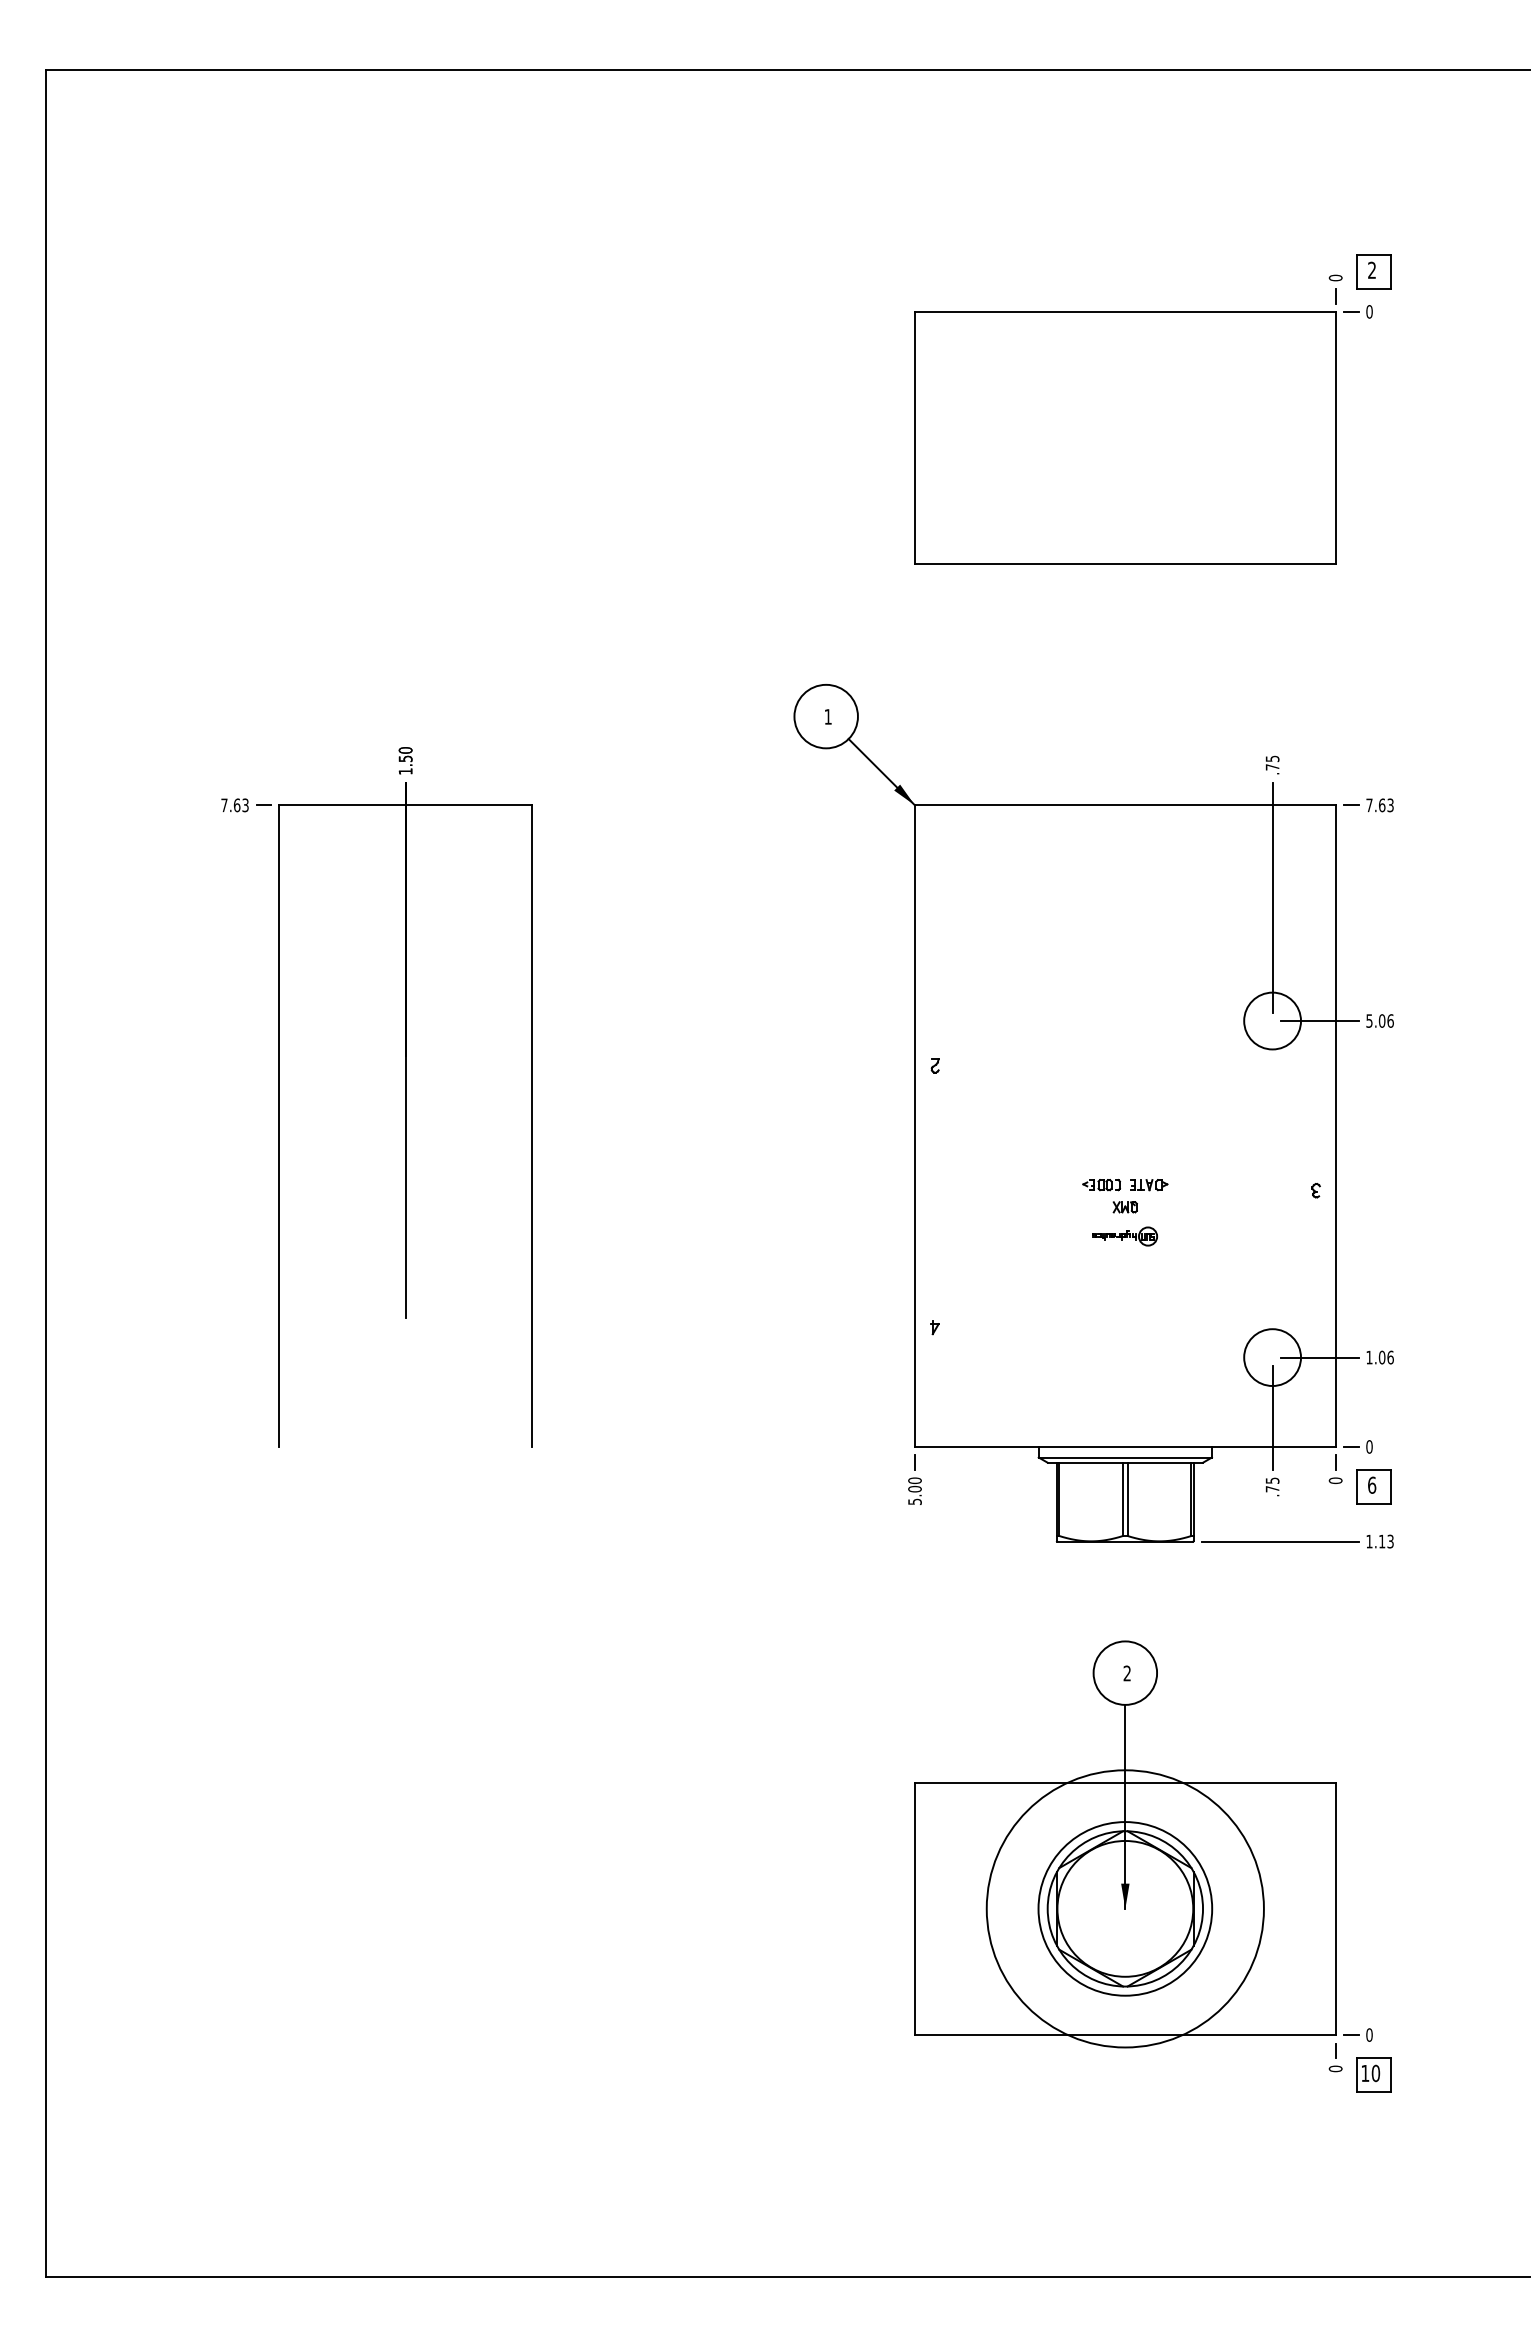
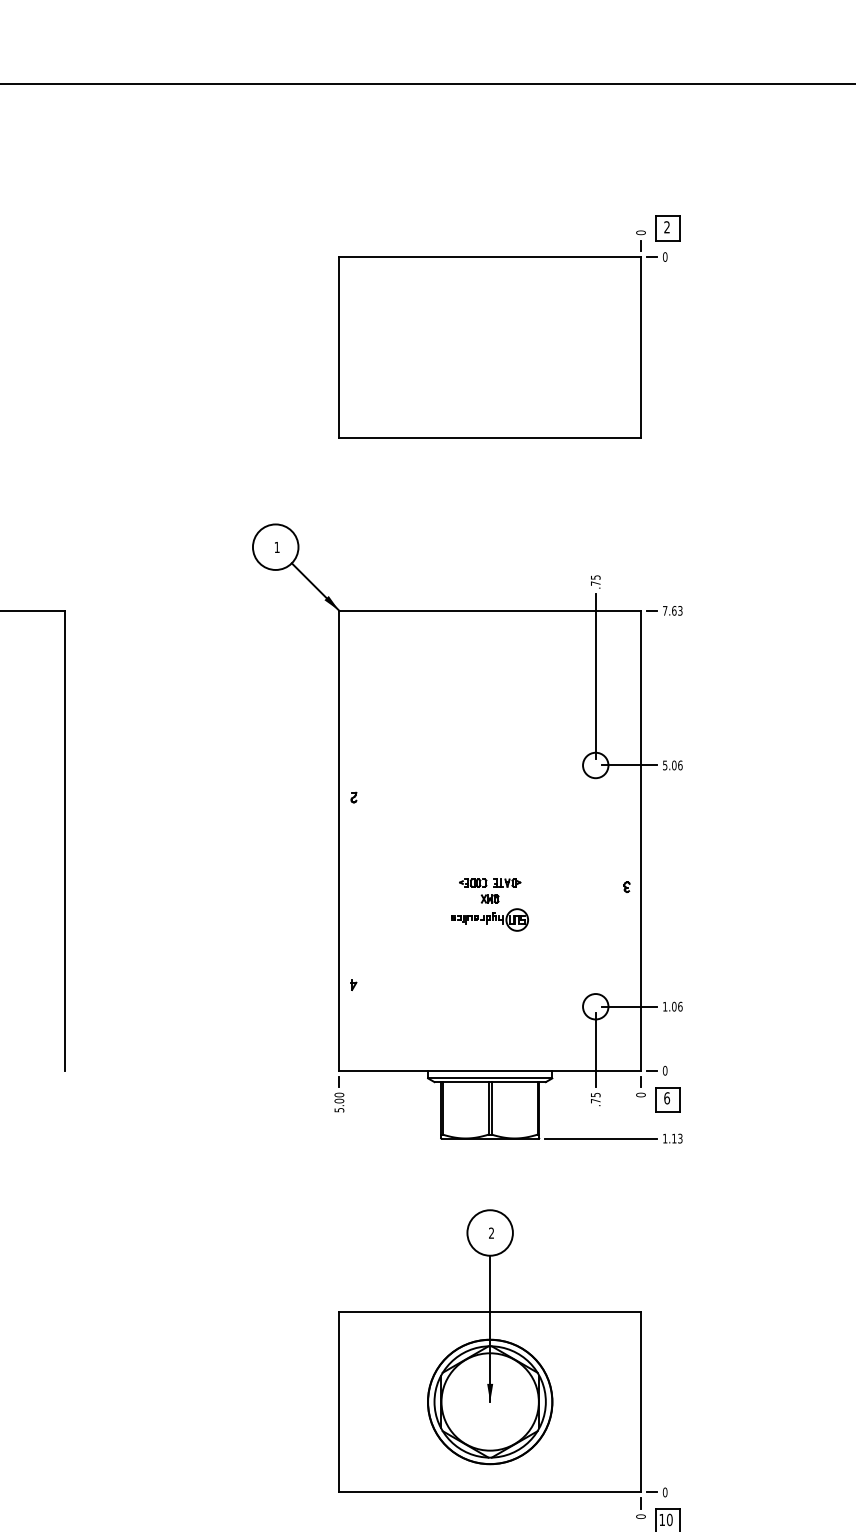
circle: (1272, 1020) -> (595, 765), size x0.62
part: (1125, 1236) -> (490, 919), size x1.67
circle: (1272, 1357) -> (595, 1006), size x0.62
circle: (1124, 1908) -> (489, 1401), size x0.62

